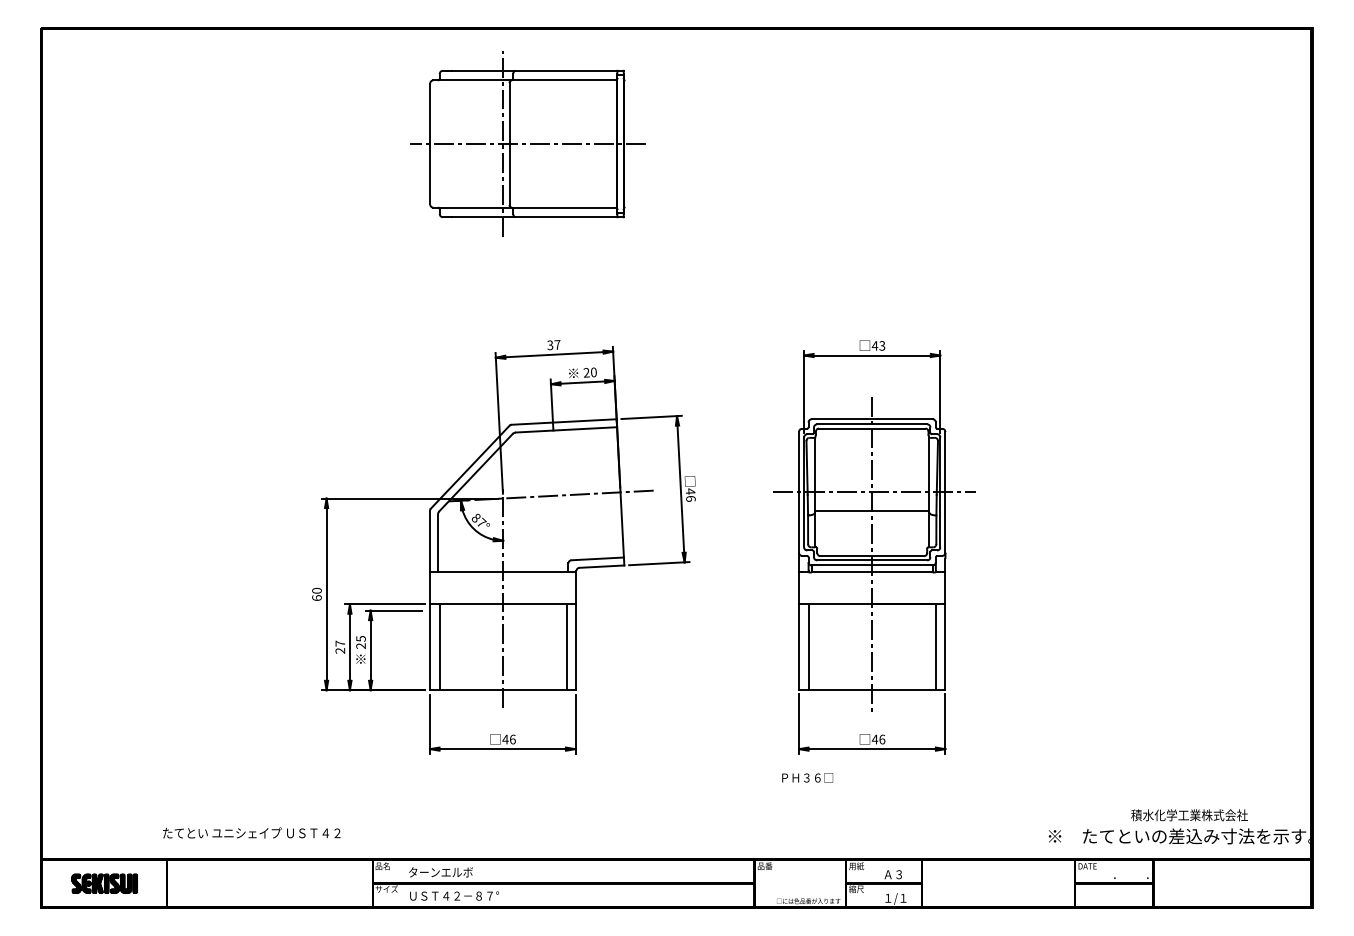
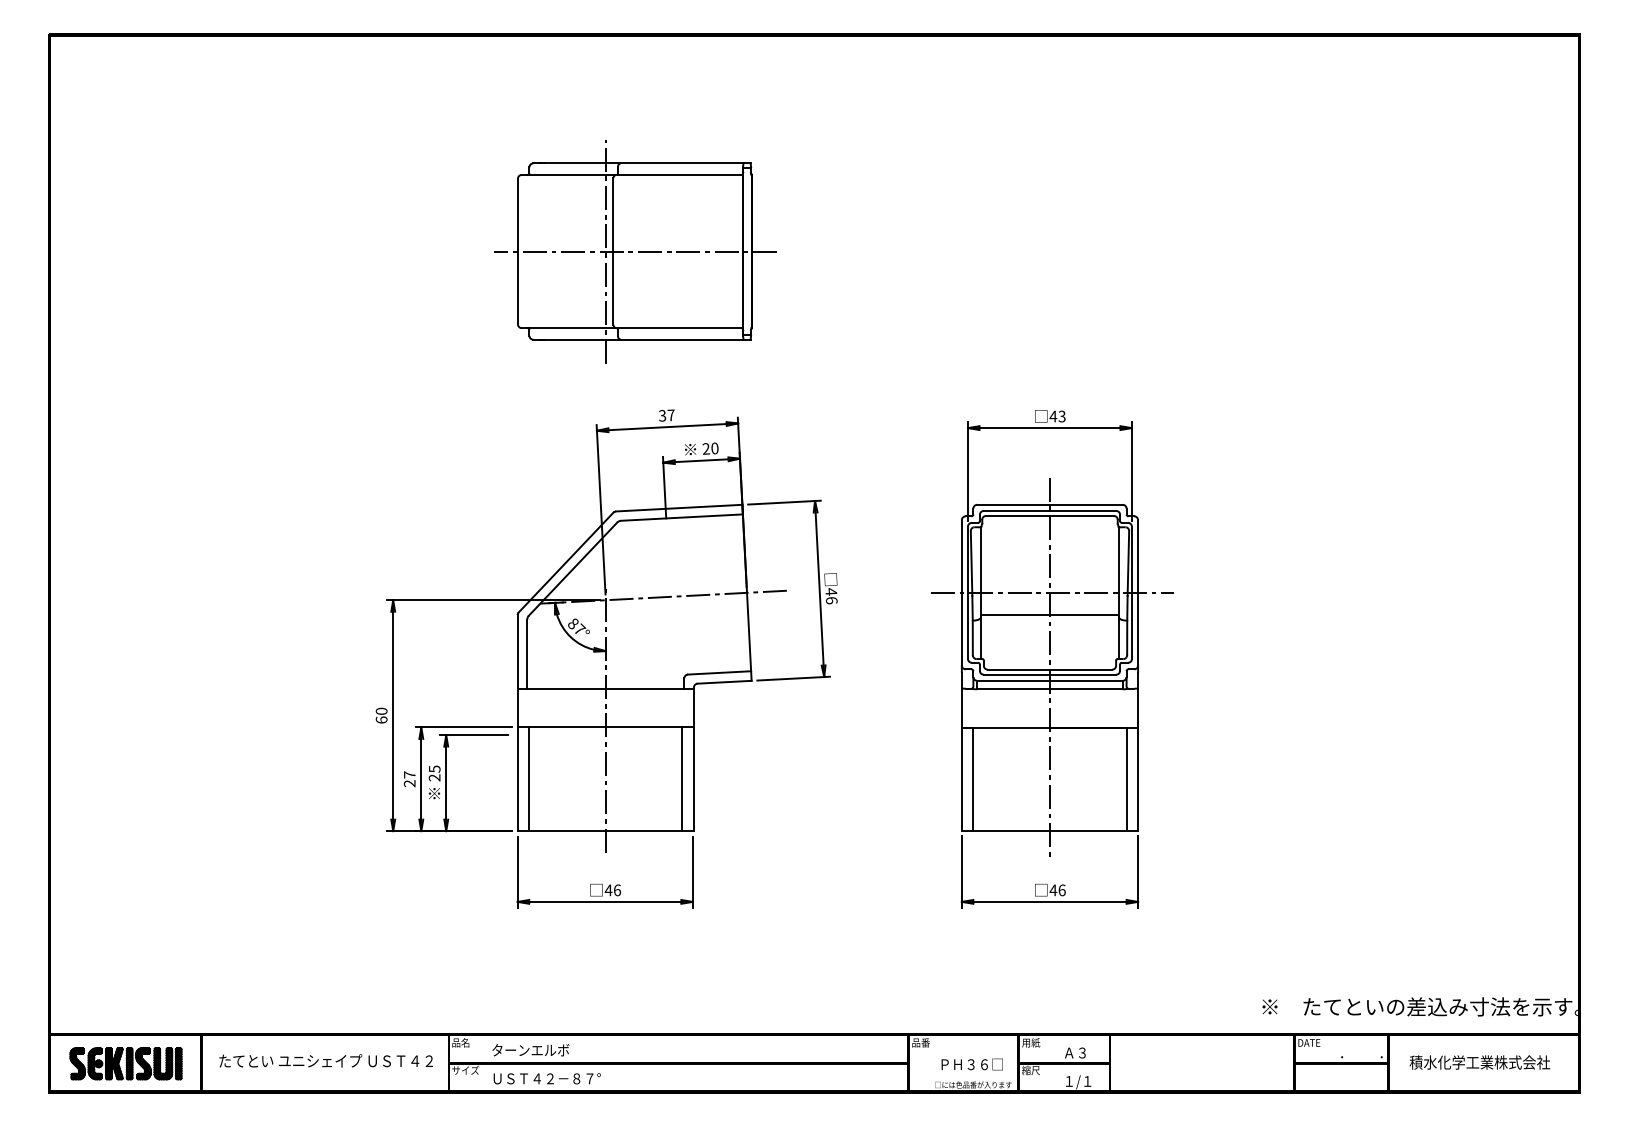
part: (527, 143) -> (635, 251), moved
text: (807, 777) -> (971, 1064), moved
text: (1189, 815) -> (1479, 1062), moved
text: (252, 832) -> (326, 1060), moved
part: (104, 883) -> (125, 1063), size x1.43

